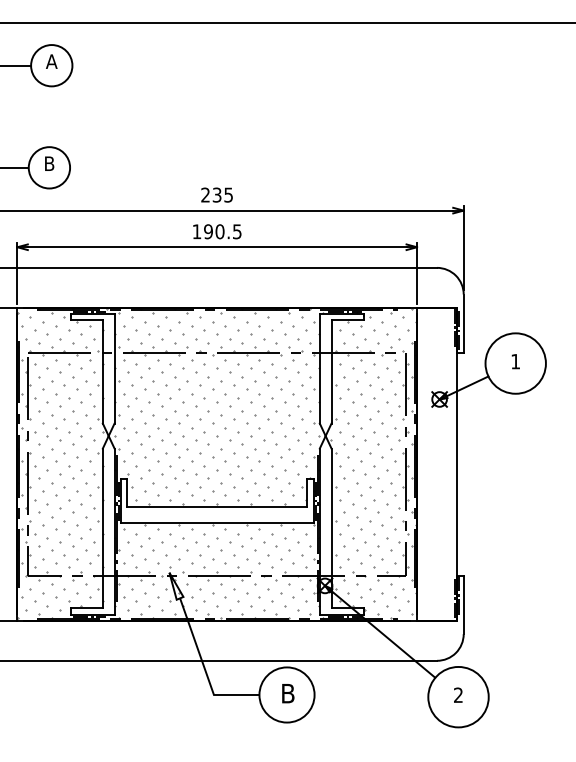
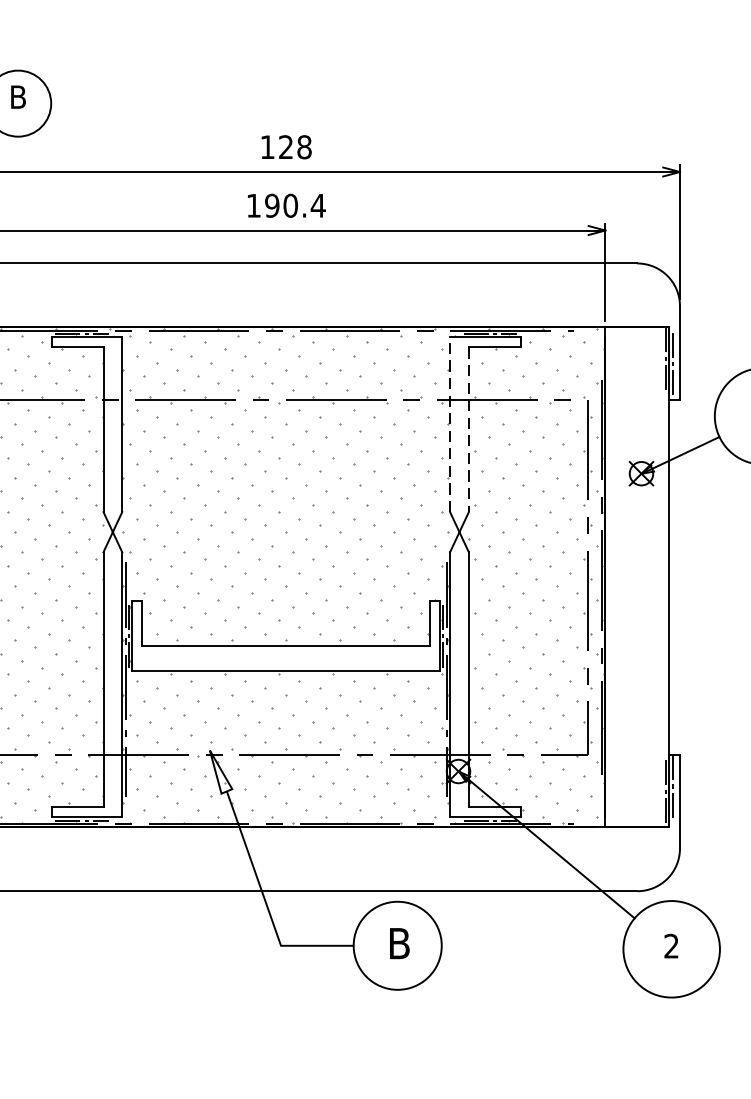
text: (217, 194) -> (286, 146), 235 -> 128
text: (237, 231) -> (318, 205), 190.5 -> 190.4
line: (319, 368) -> (449, 424), solid -> dashed
line: (331, 371) -> (468, 429), solid -> dashed

